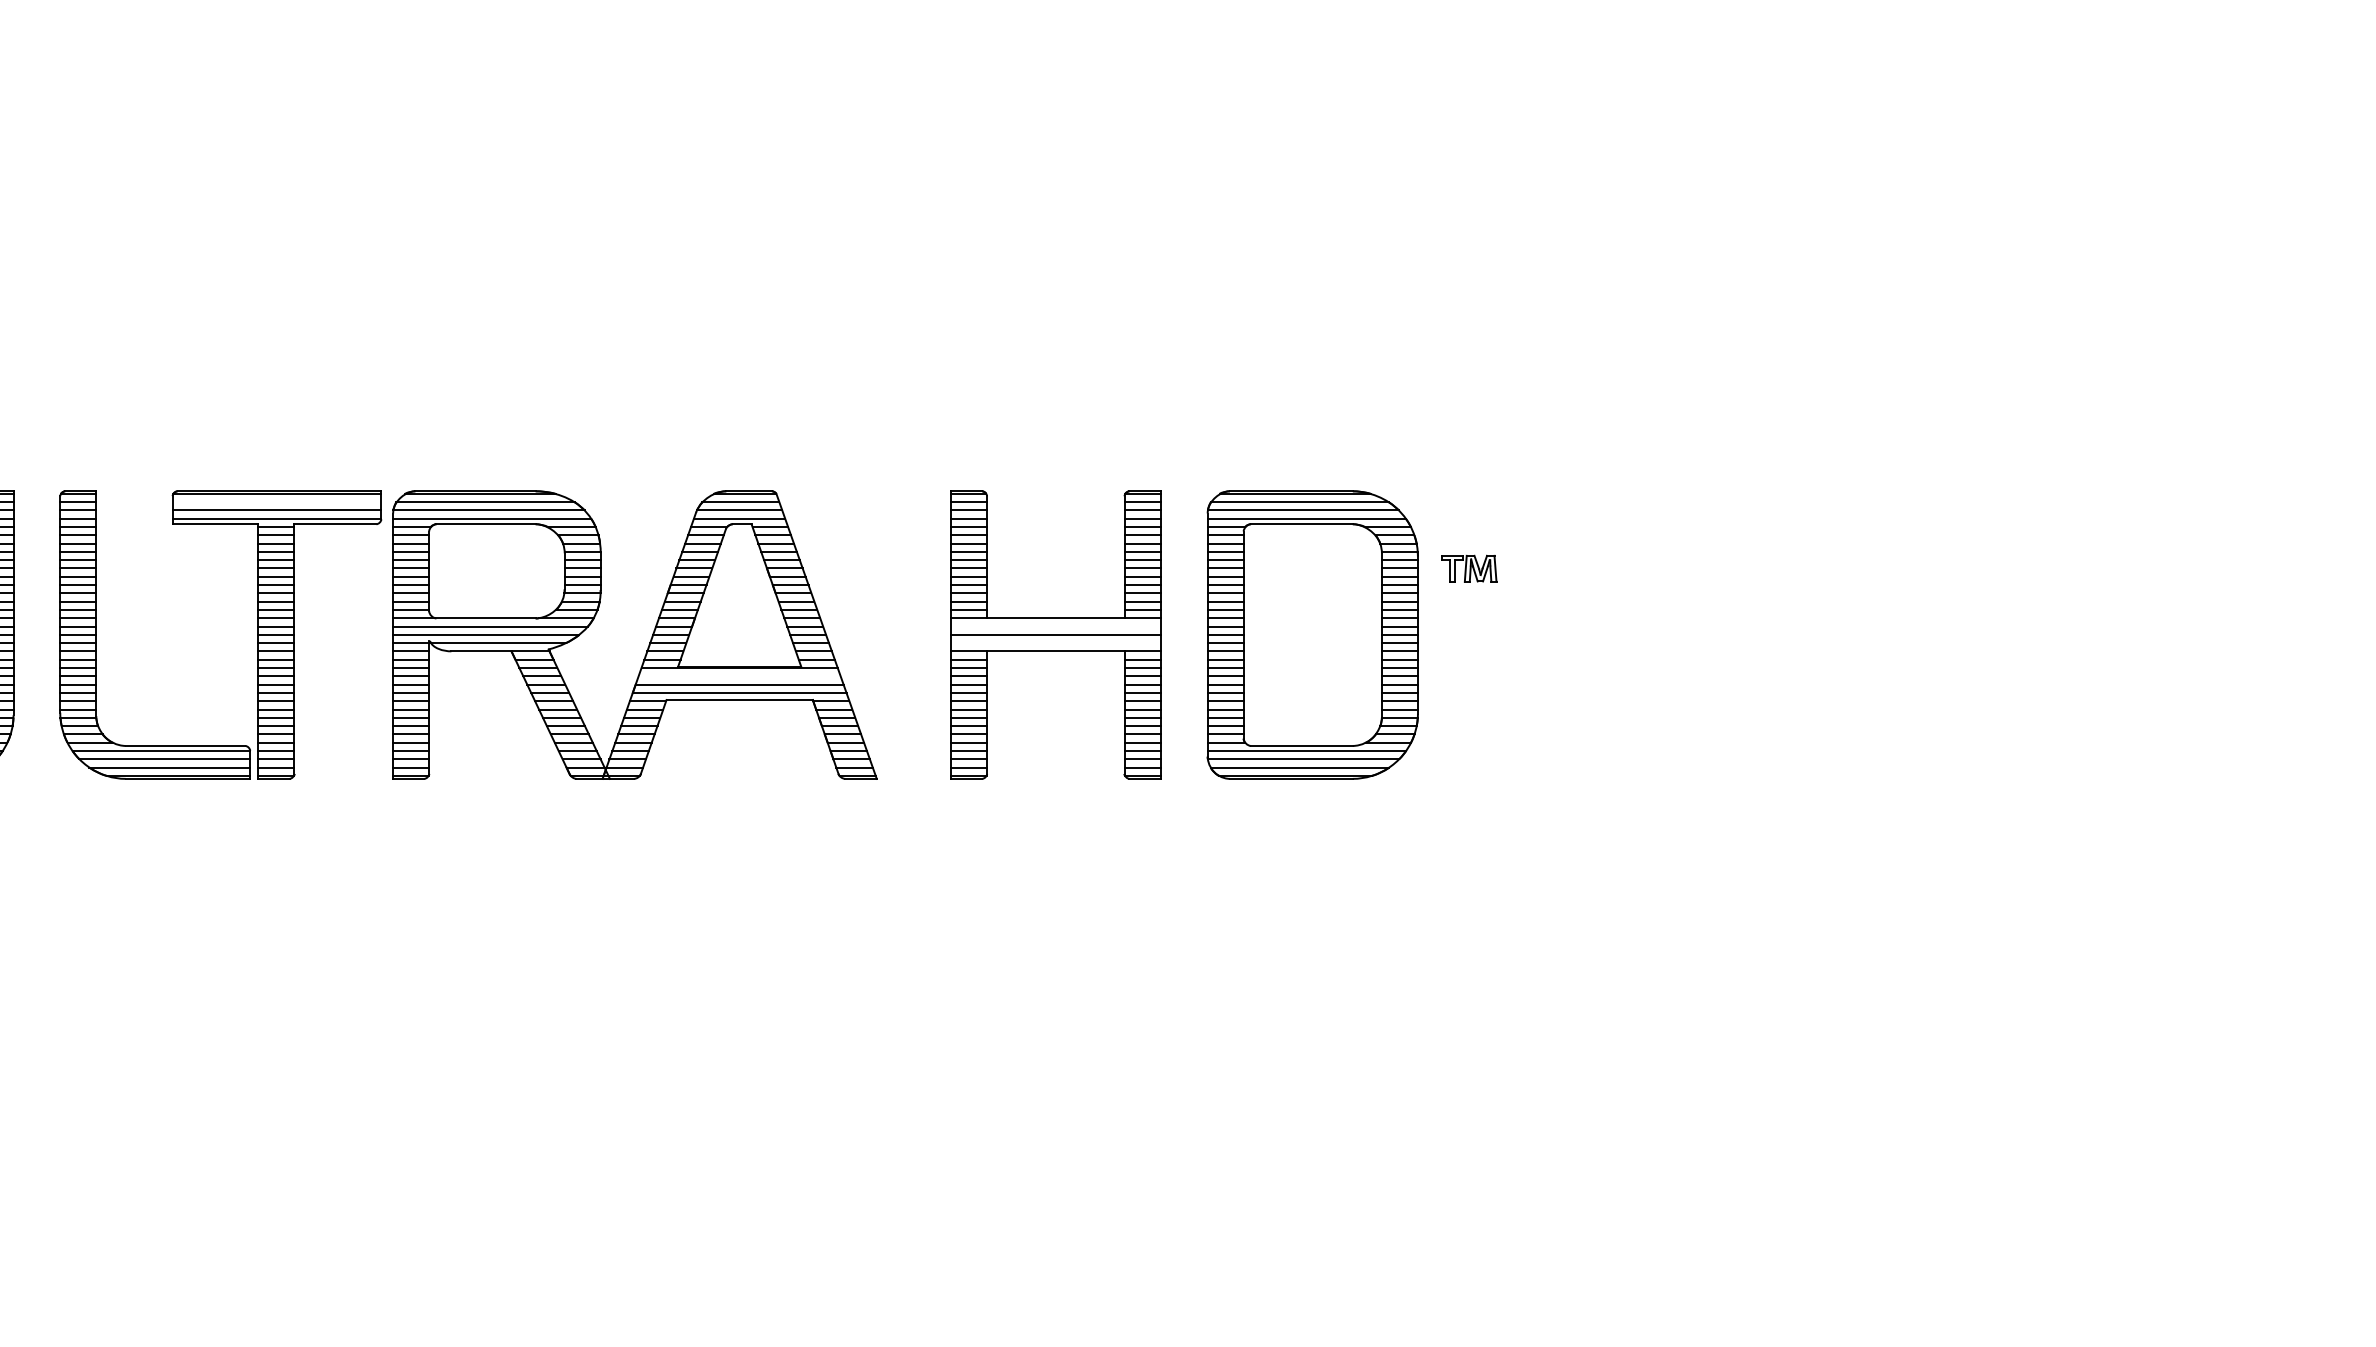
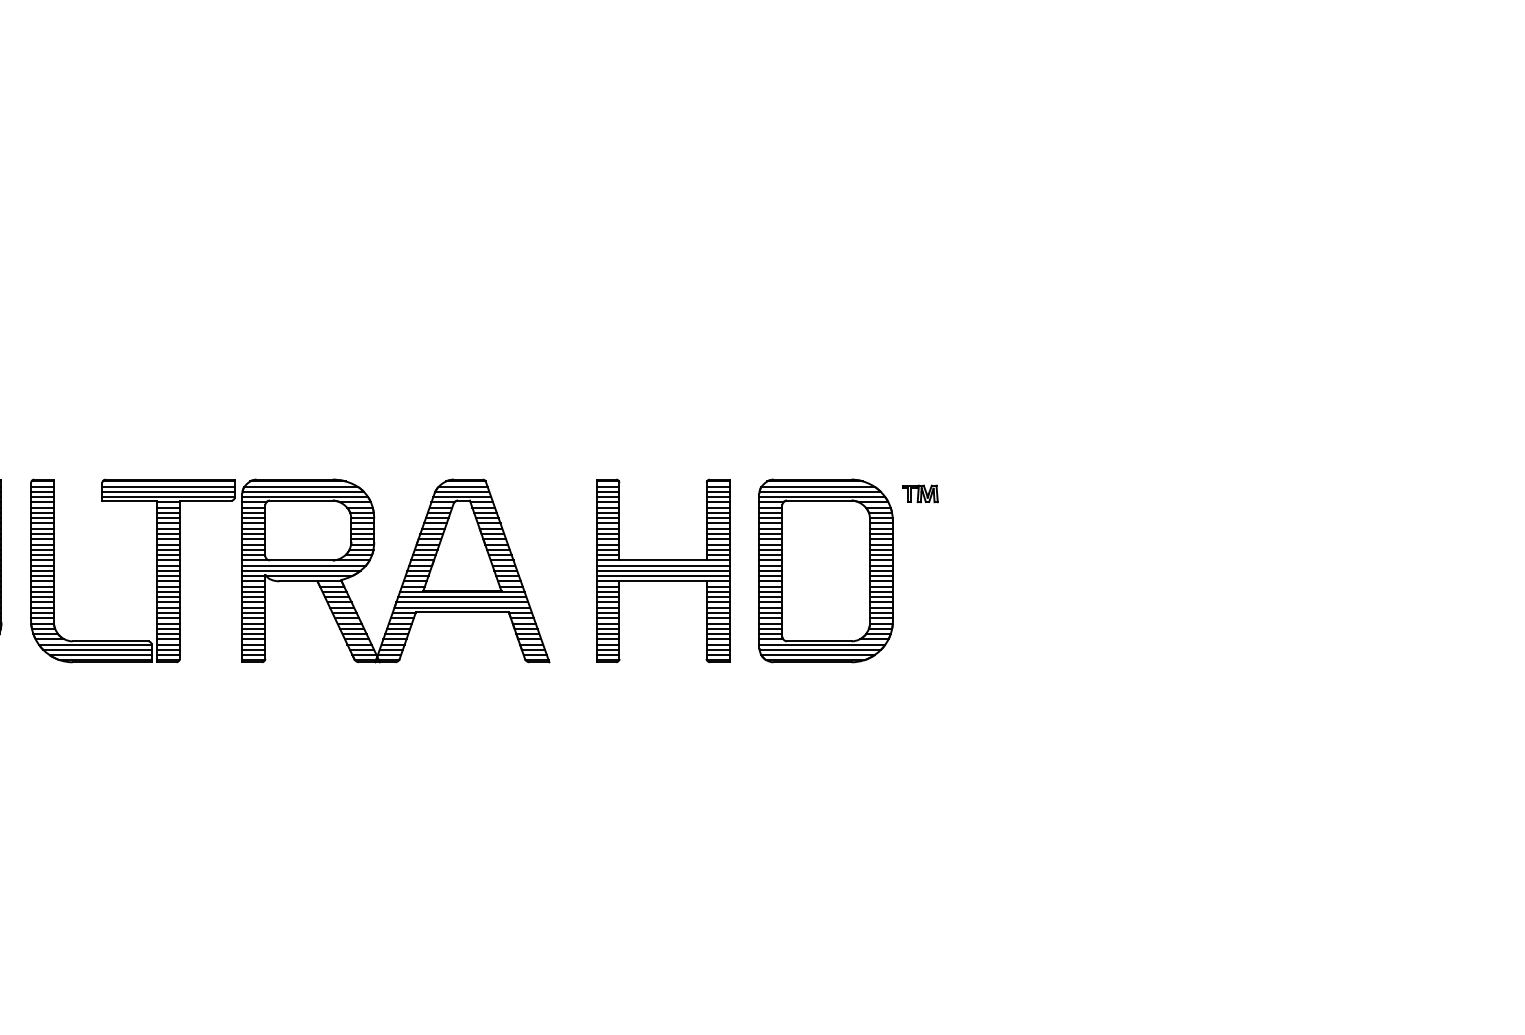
line: (276, 501) -> (168, 486), added
part: (1469, 568) -> (920, 493), moved
line: (1054, 626) -> (662, 565), added
line: (1054, 643) -> (662, 576), added
line: (739, 676) -> (462, 597), added

